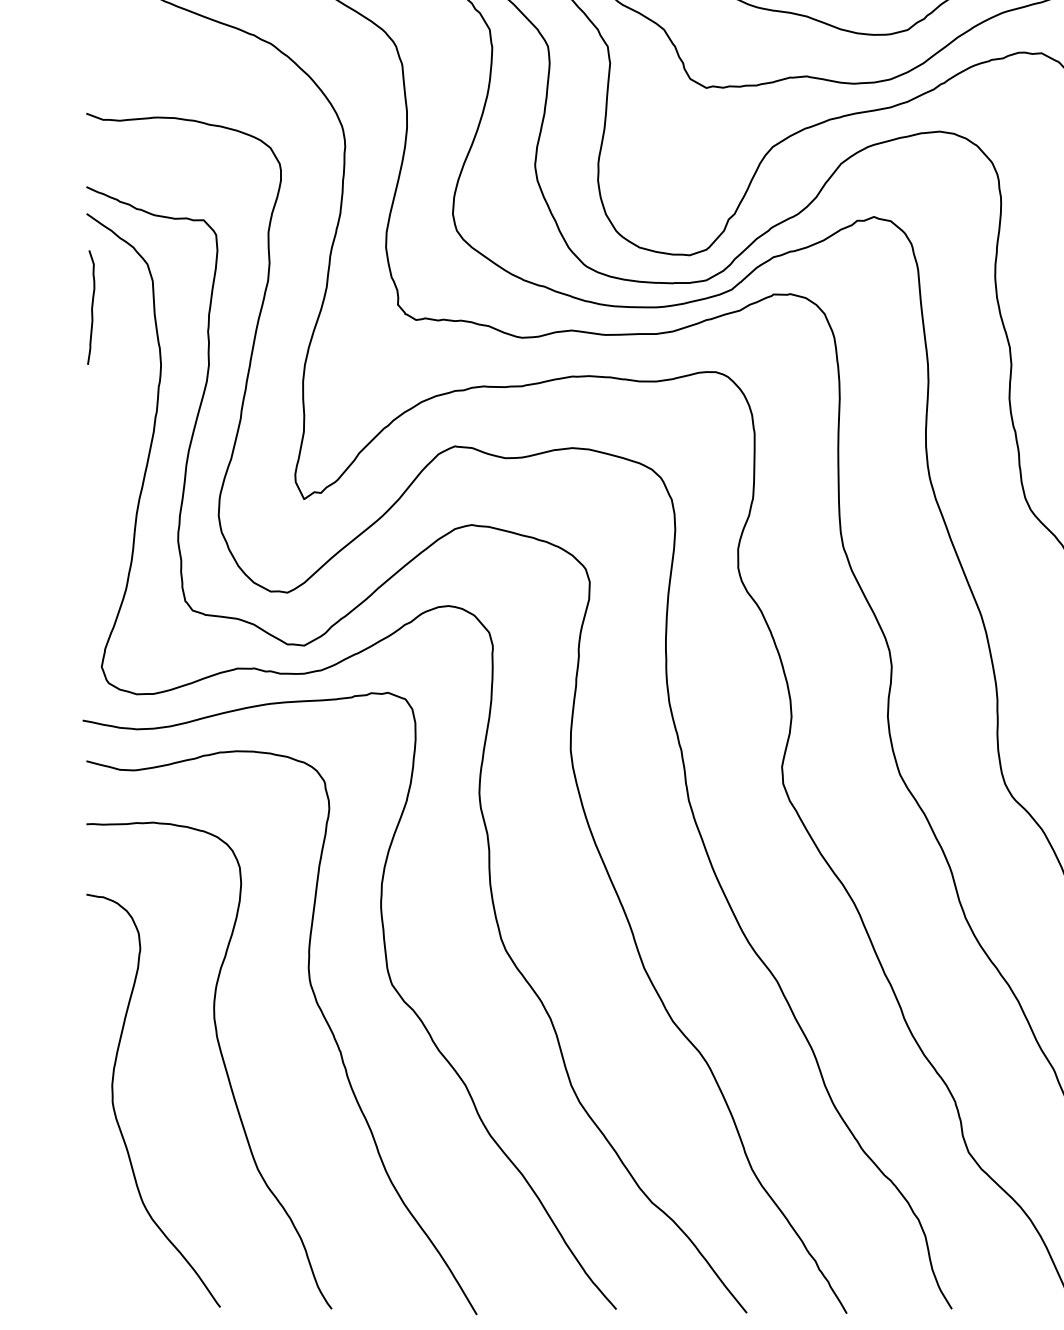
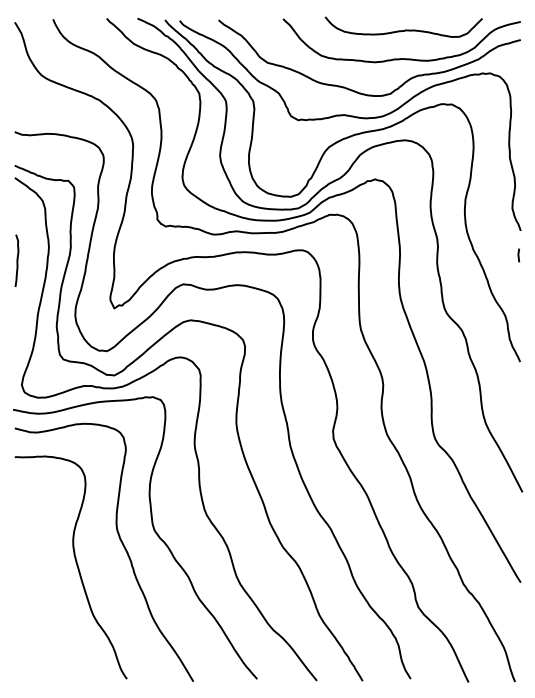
curve: (90, 306) -> (16, 260), moved
curve: (116, 1106) -> (28, 586), removed

